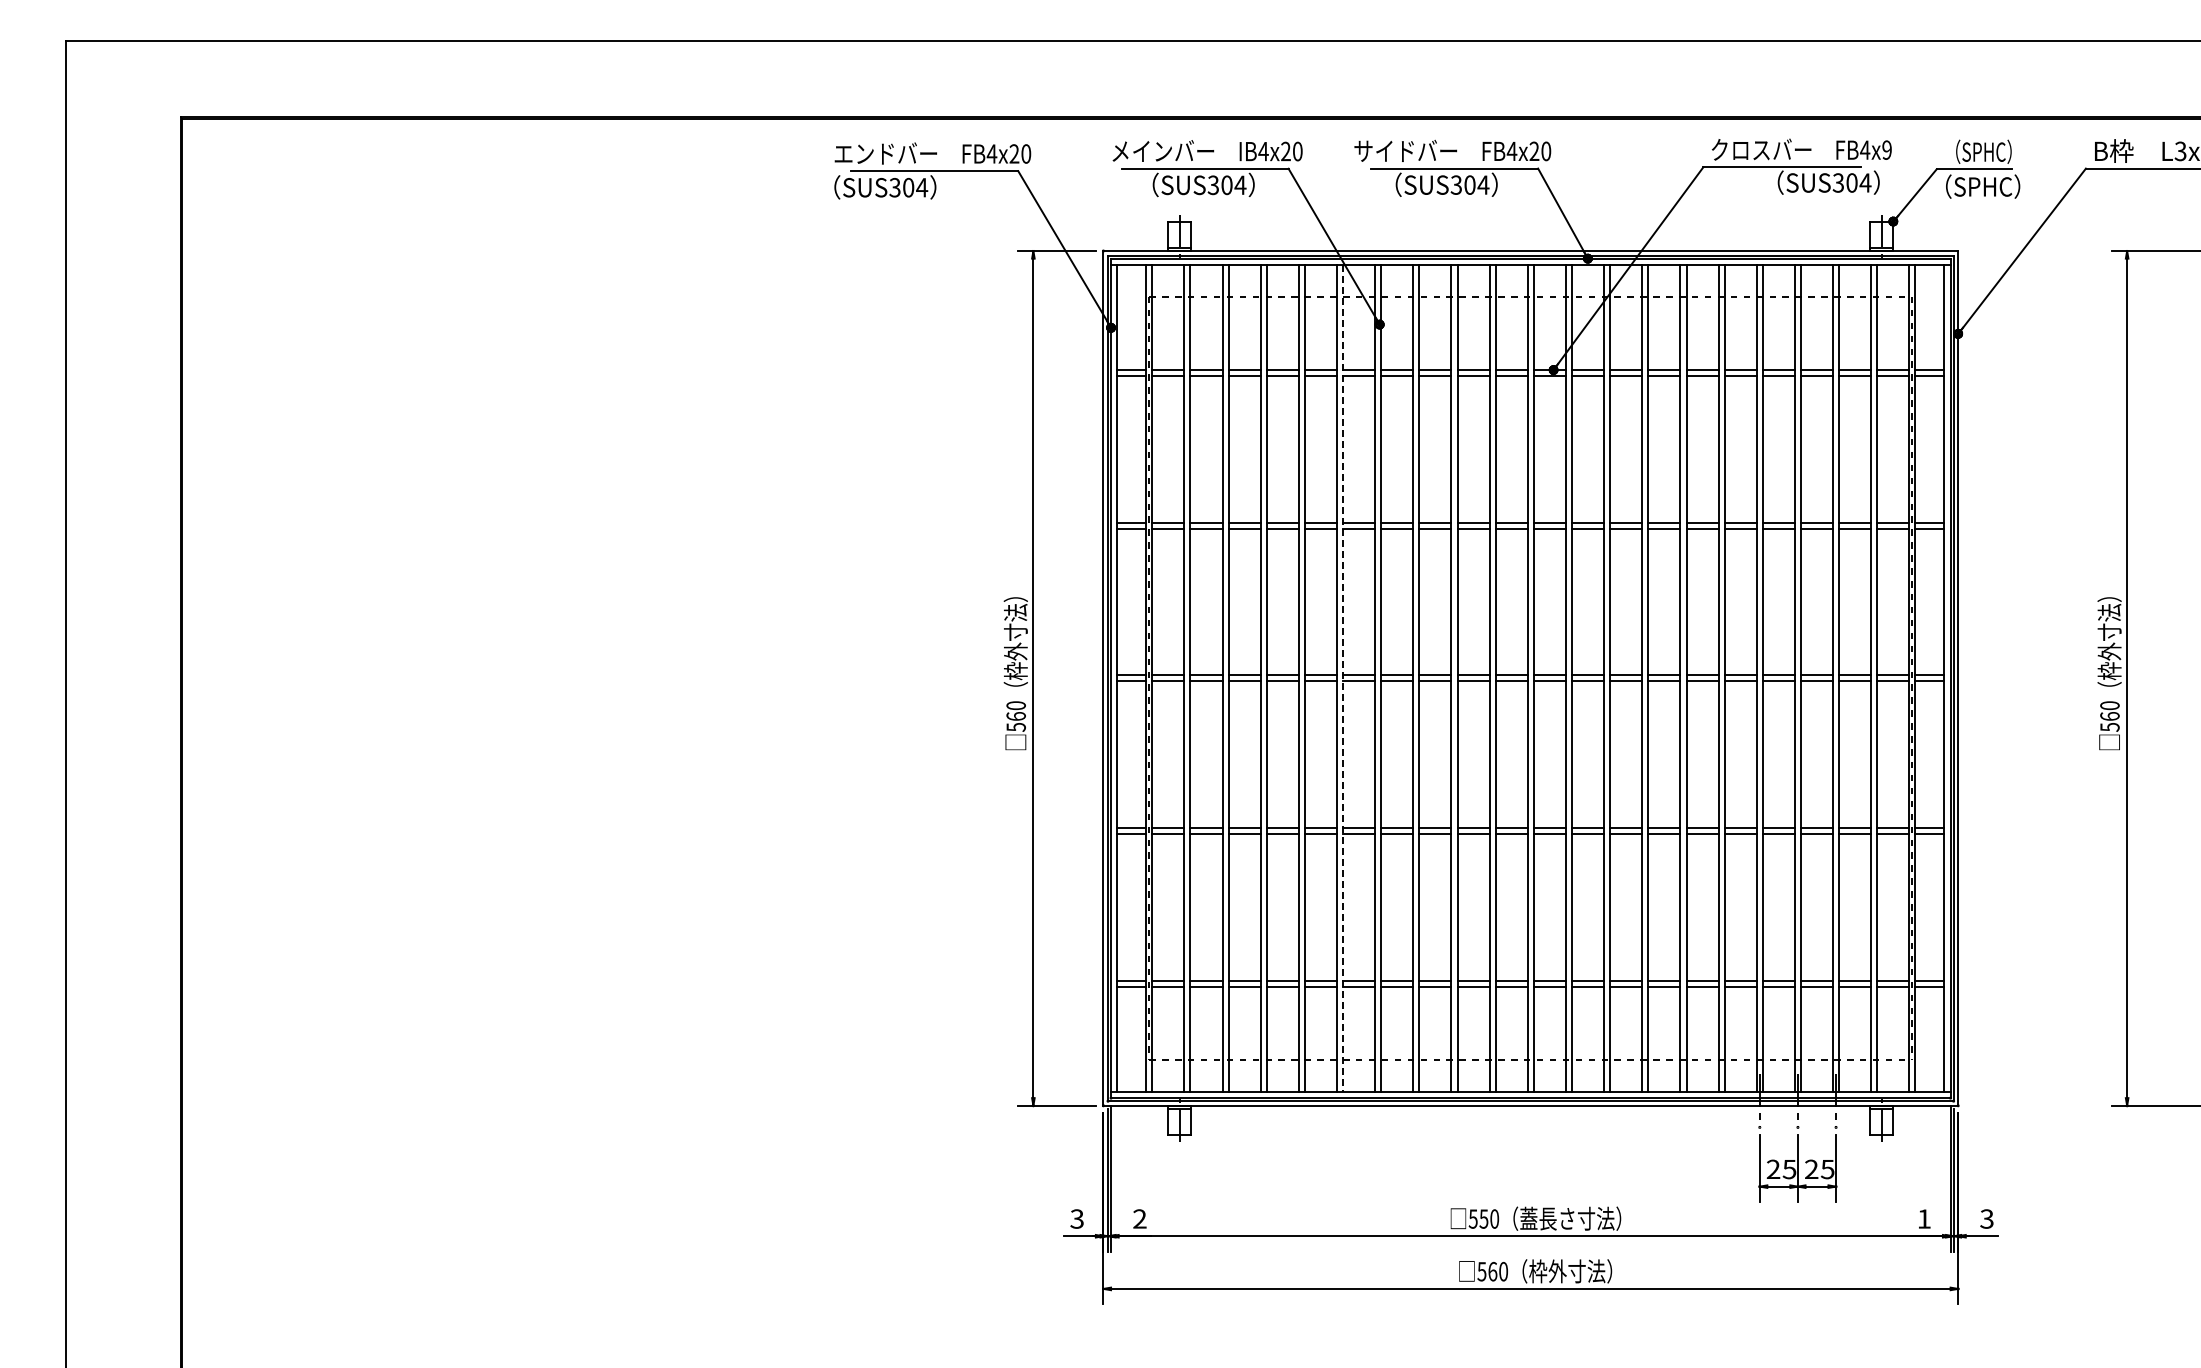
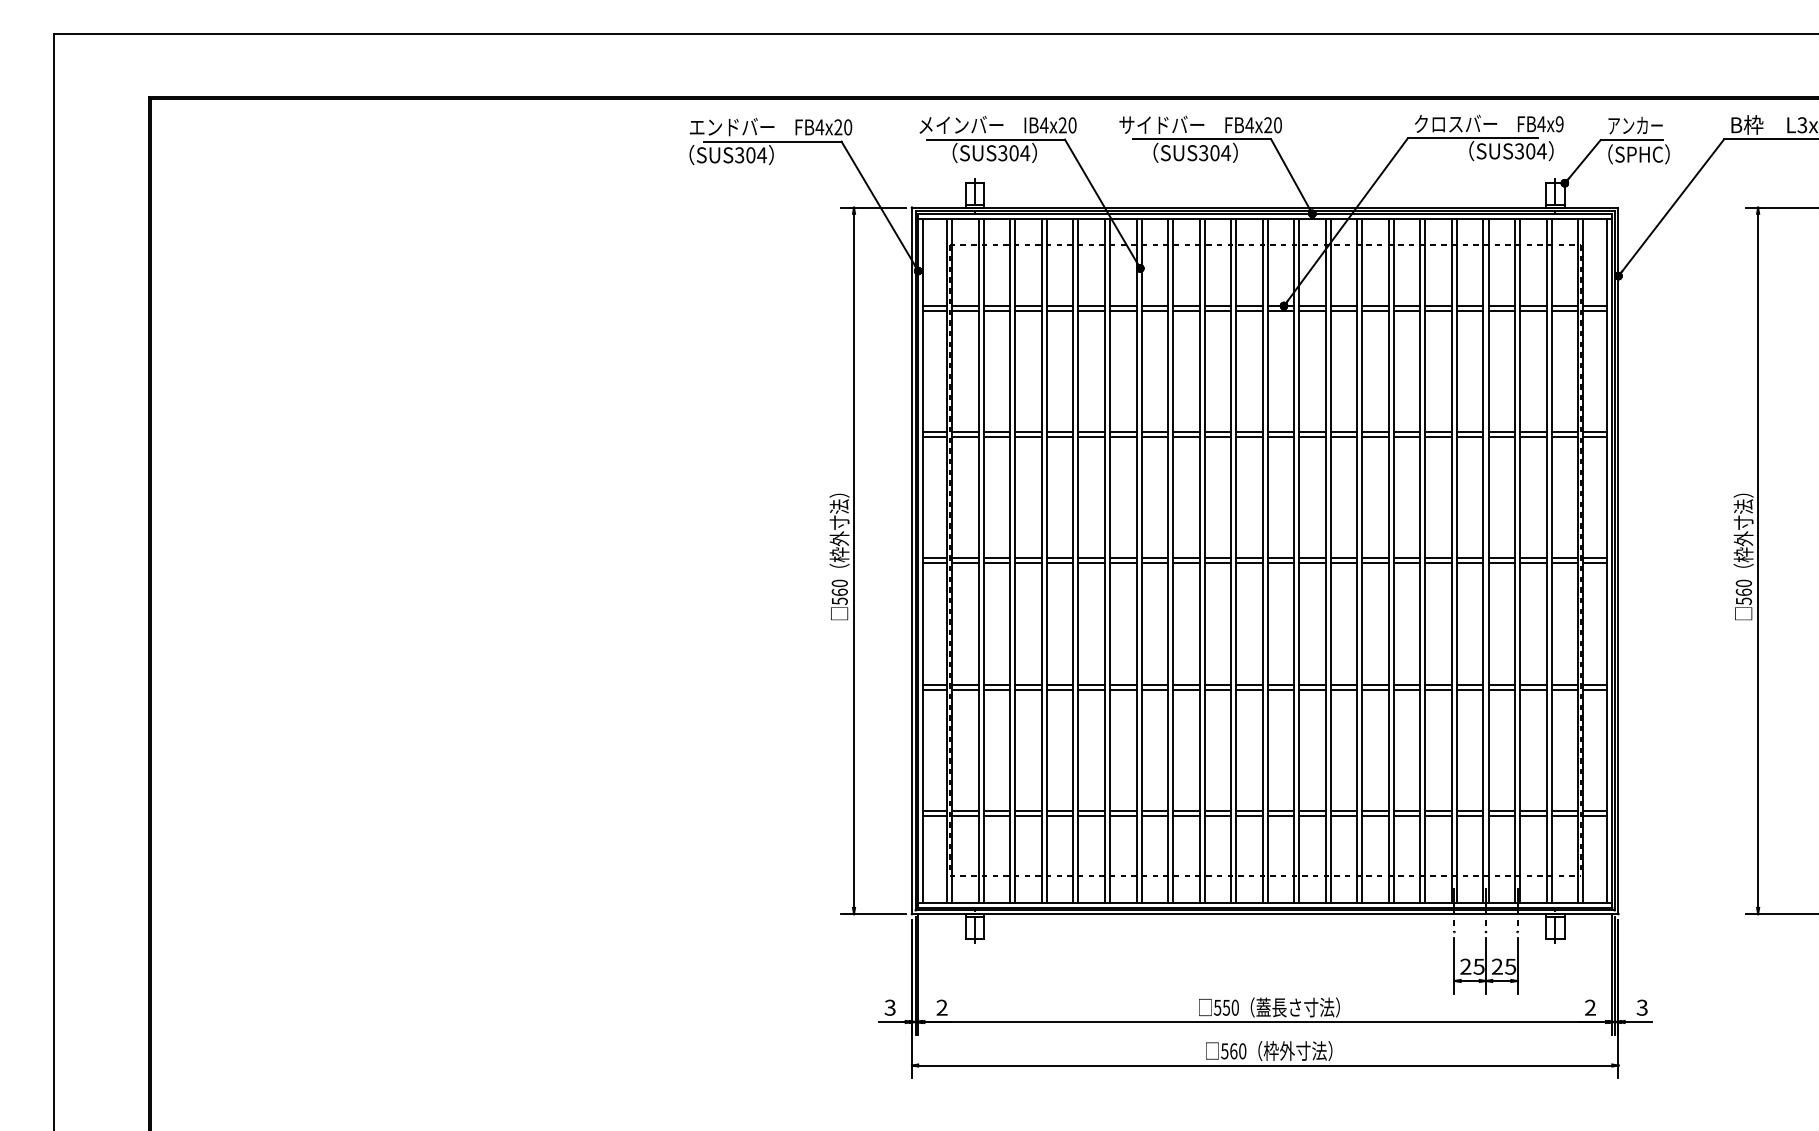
text: (1978, 151) -> (1635, 125), （SPHC） -> アンカー
line: (1343, 678) -> (1110, 560), dashed -> solid
text: (1923, 1218) -> (1589, 1007), 1 -> 2

